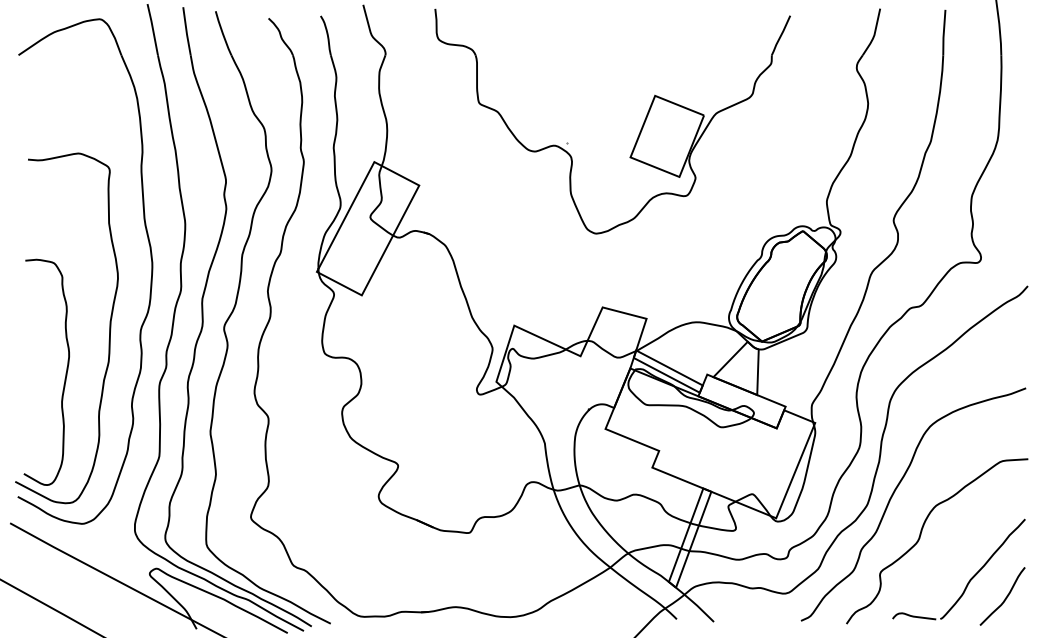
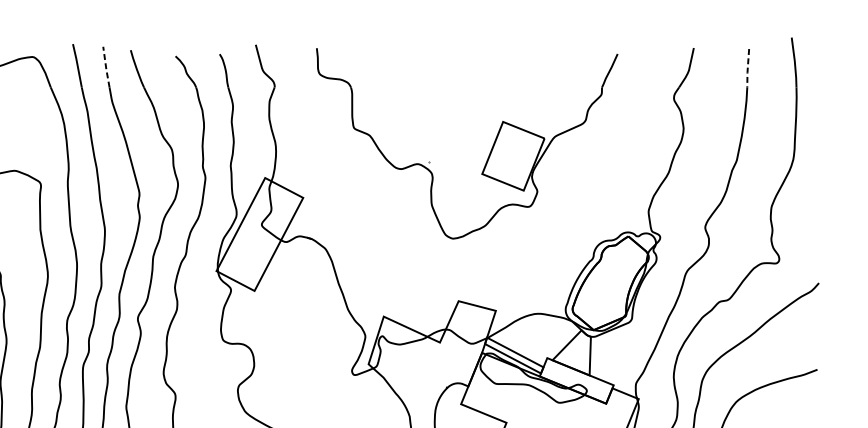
line: (186, 31) -> (106, 67), solid -> dashed
line: (943, 33) -> (747, 69), solid -> dashed

